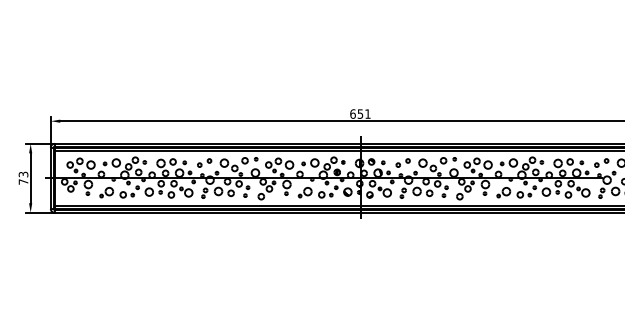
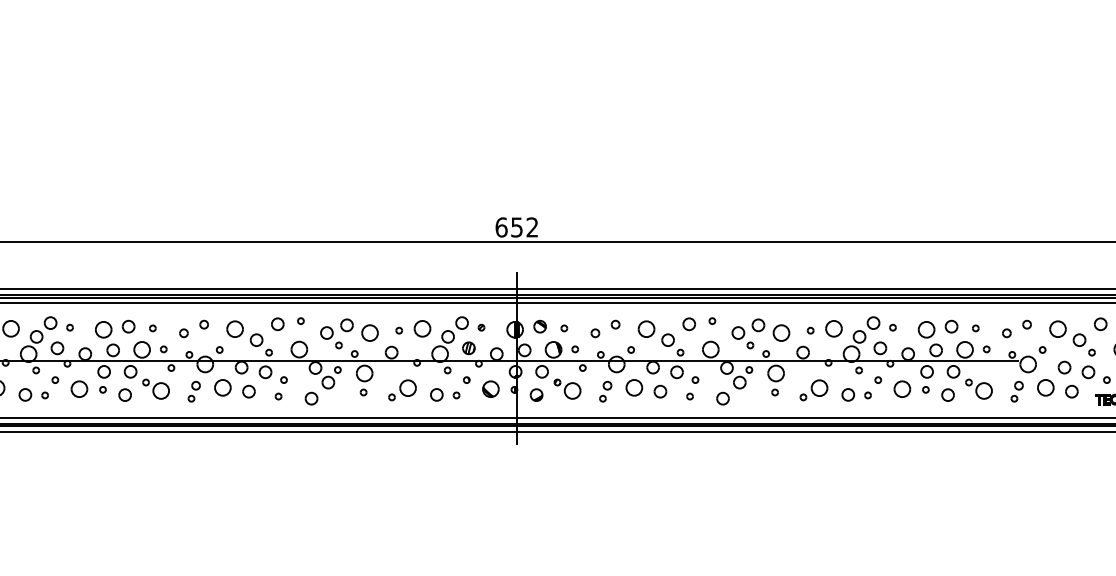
text: (367, 113) -> (531, 226), 651 -> 652

